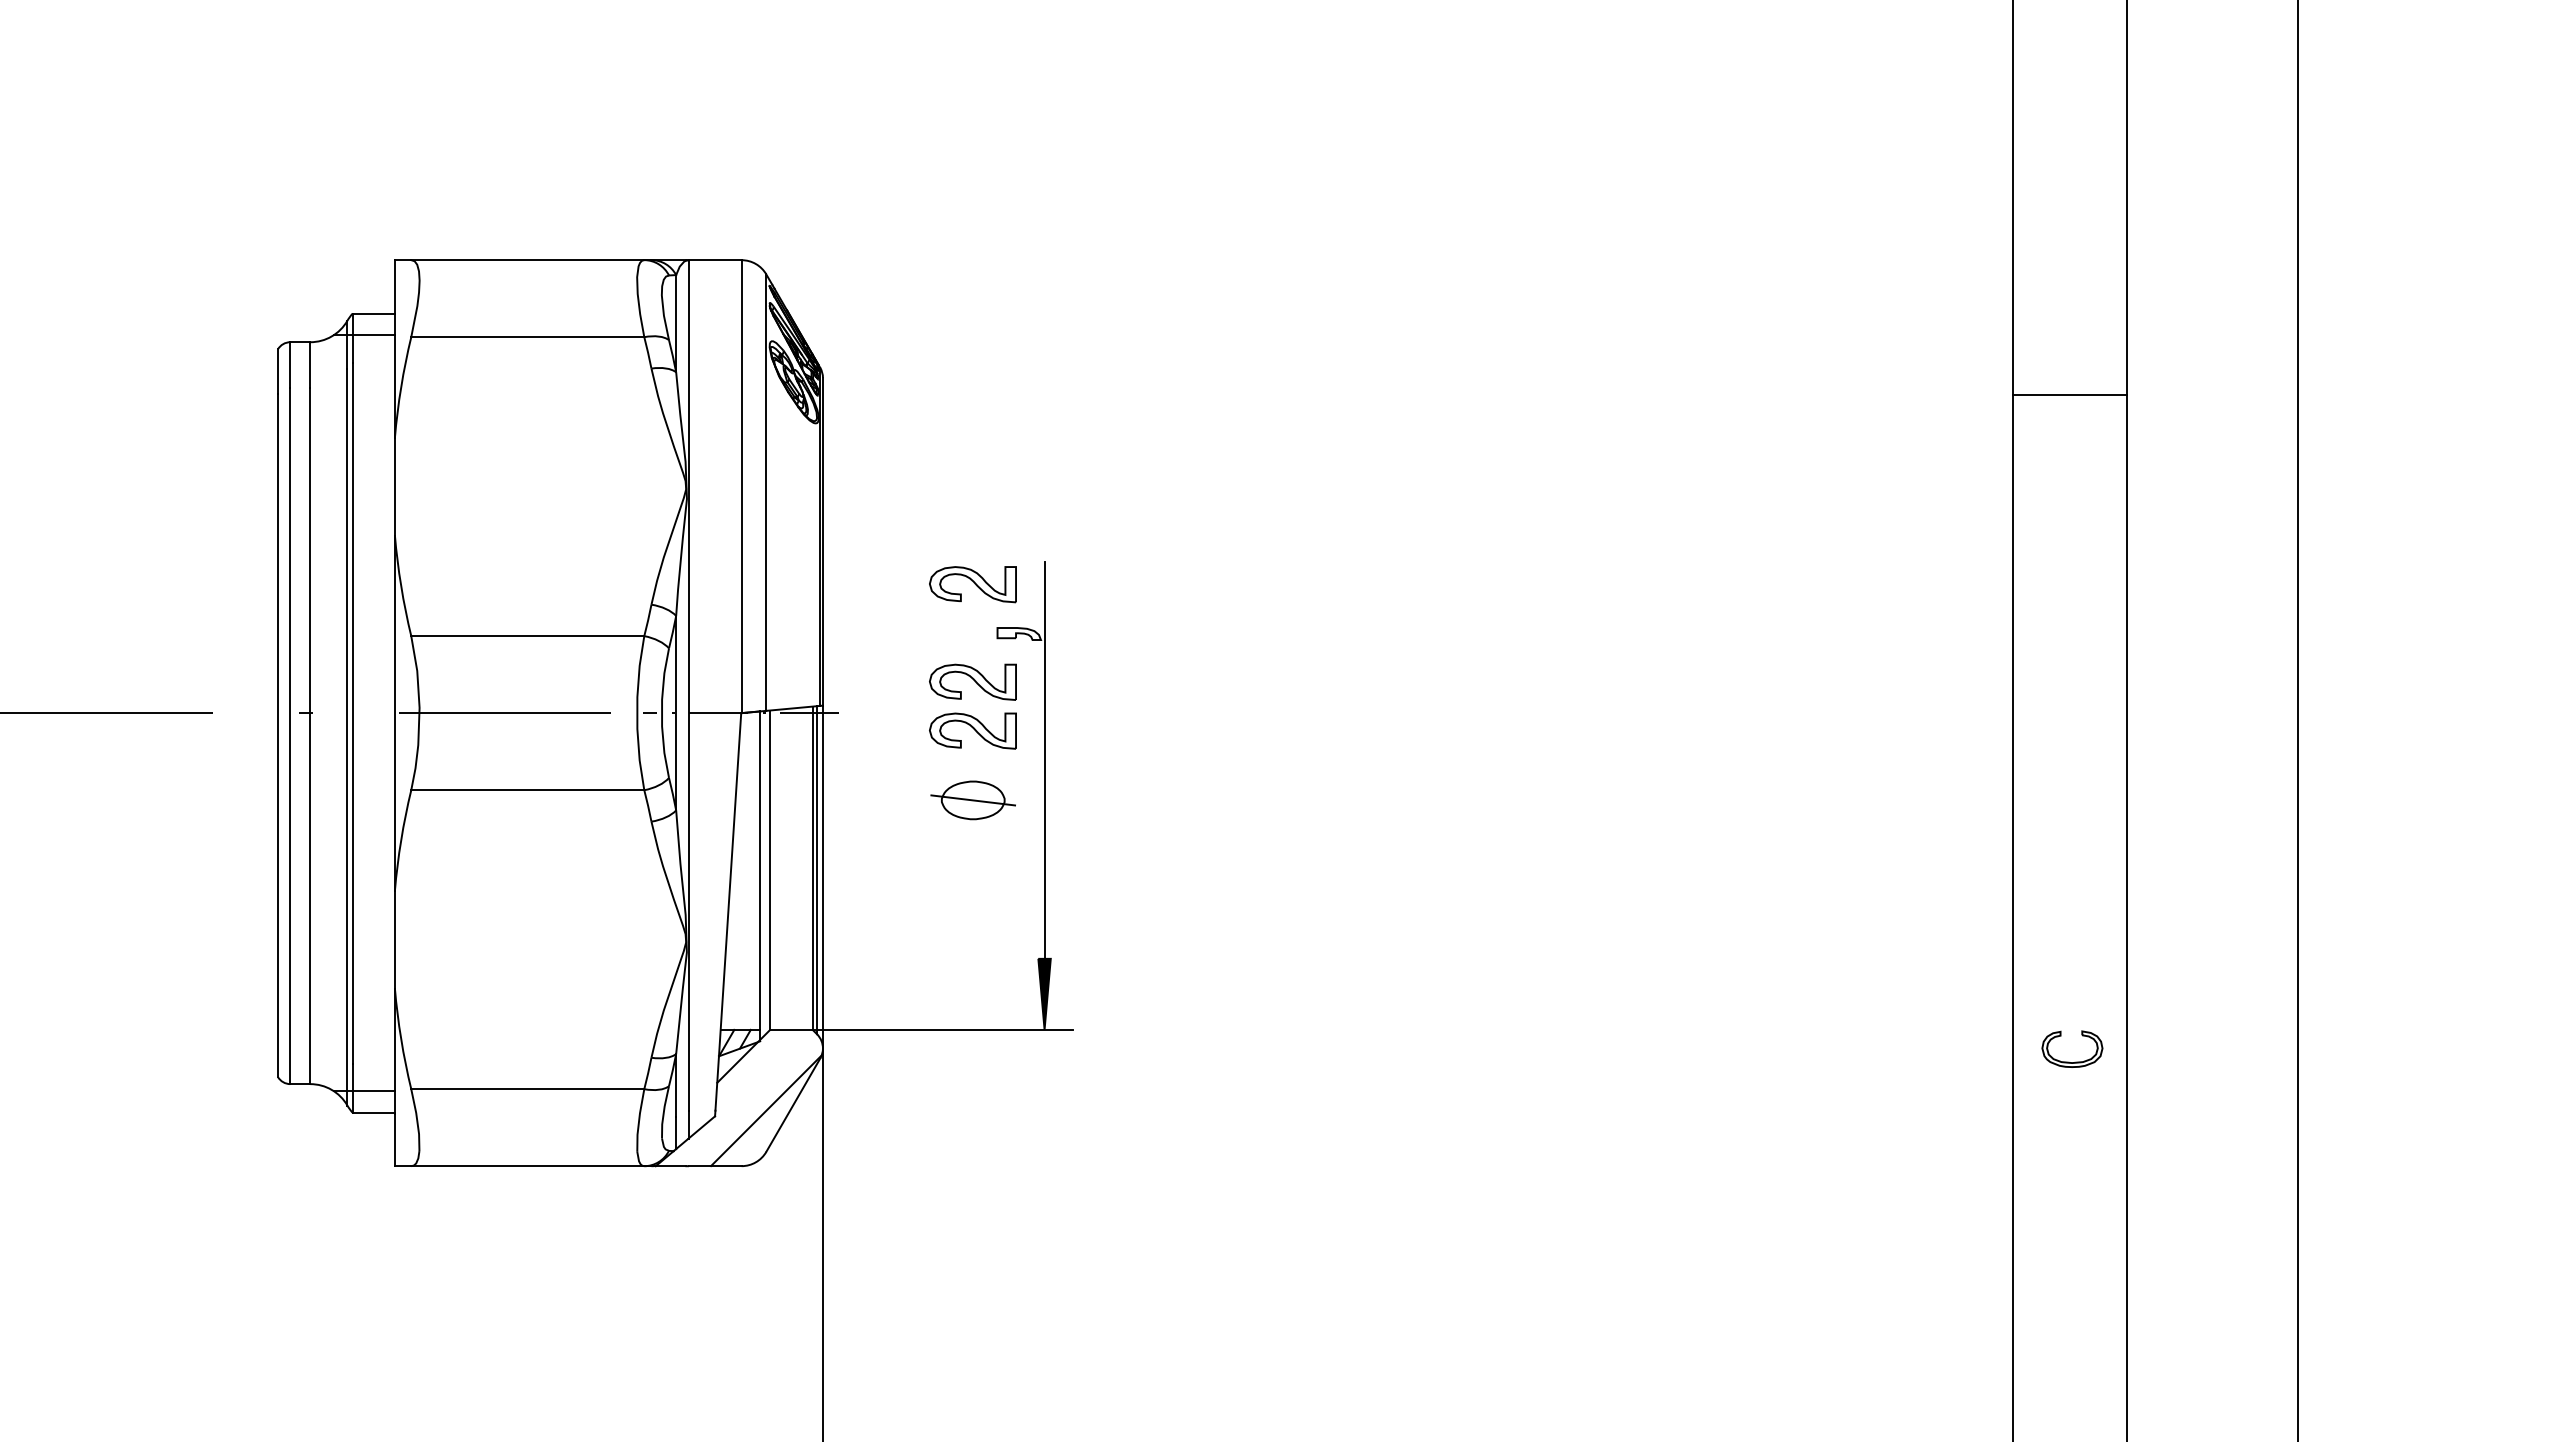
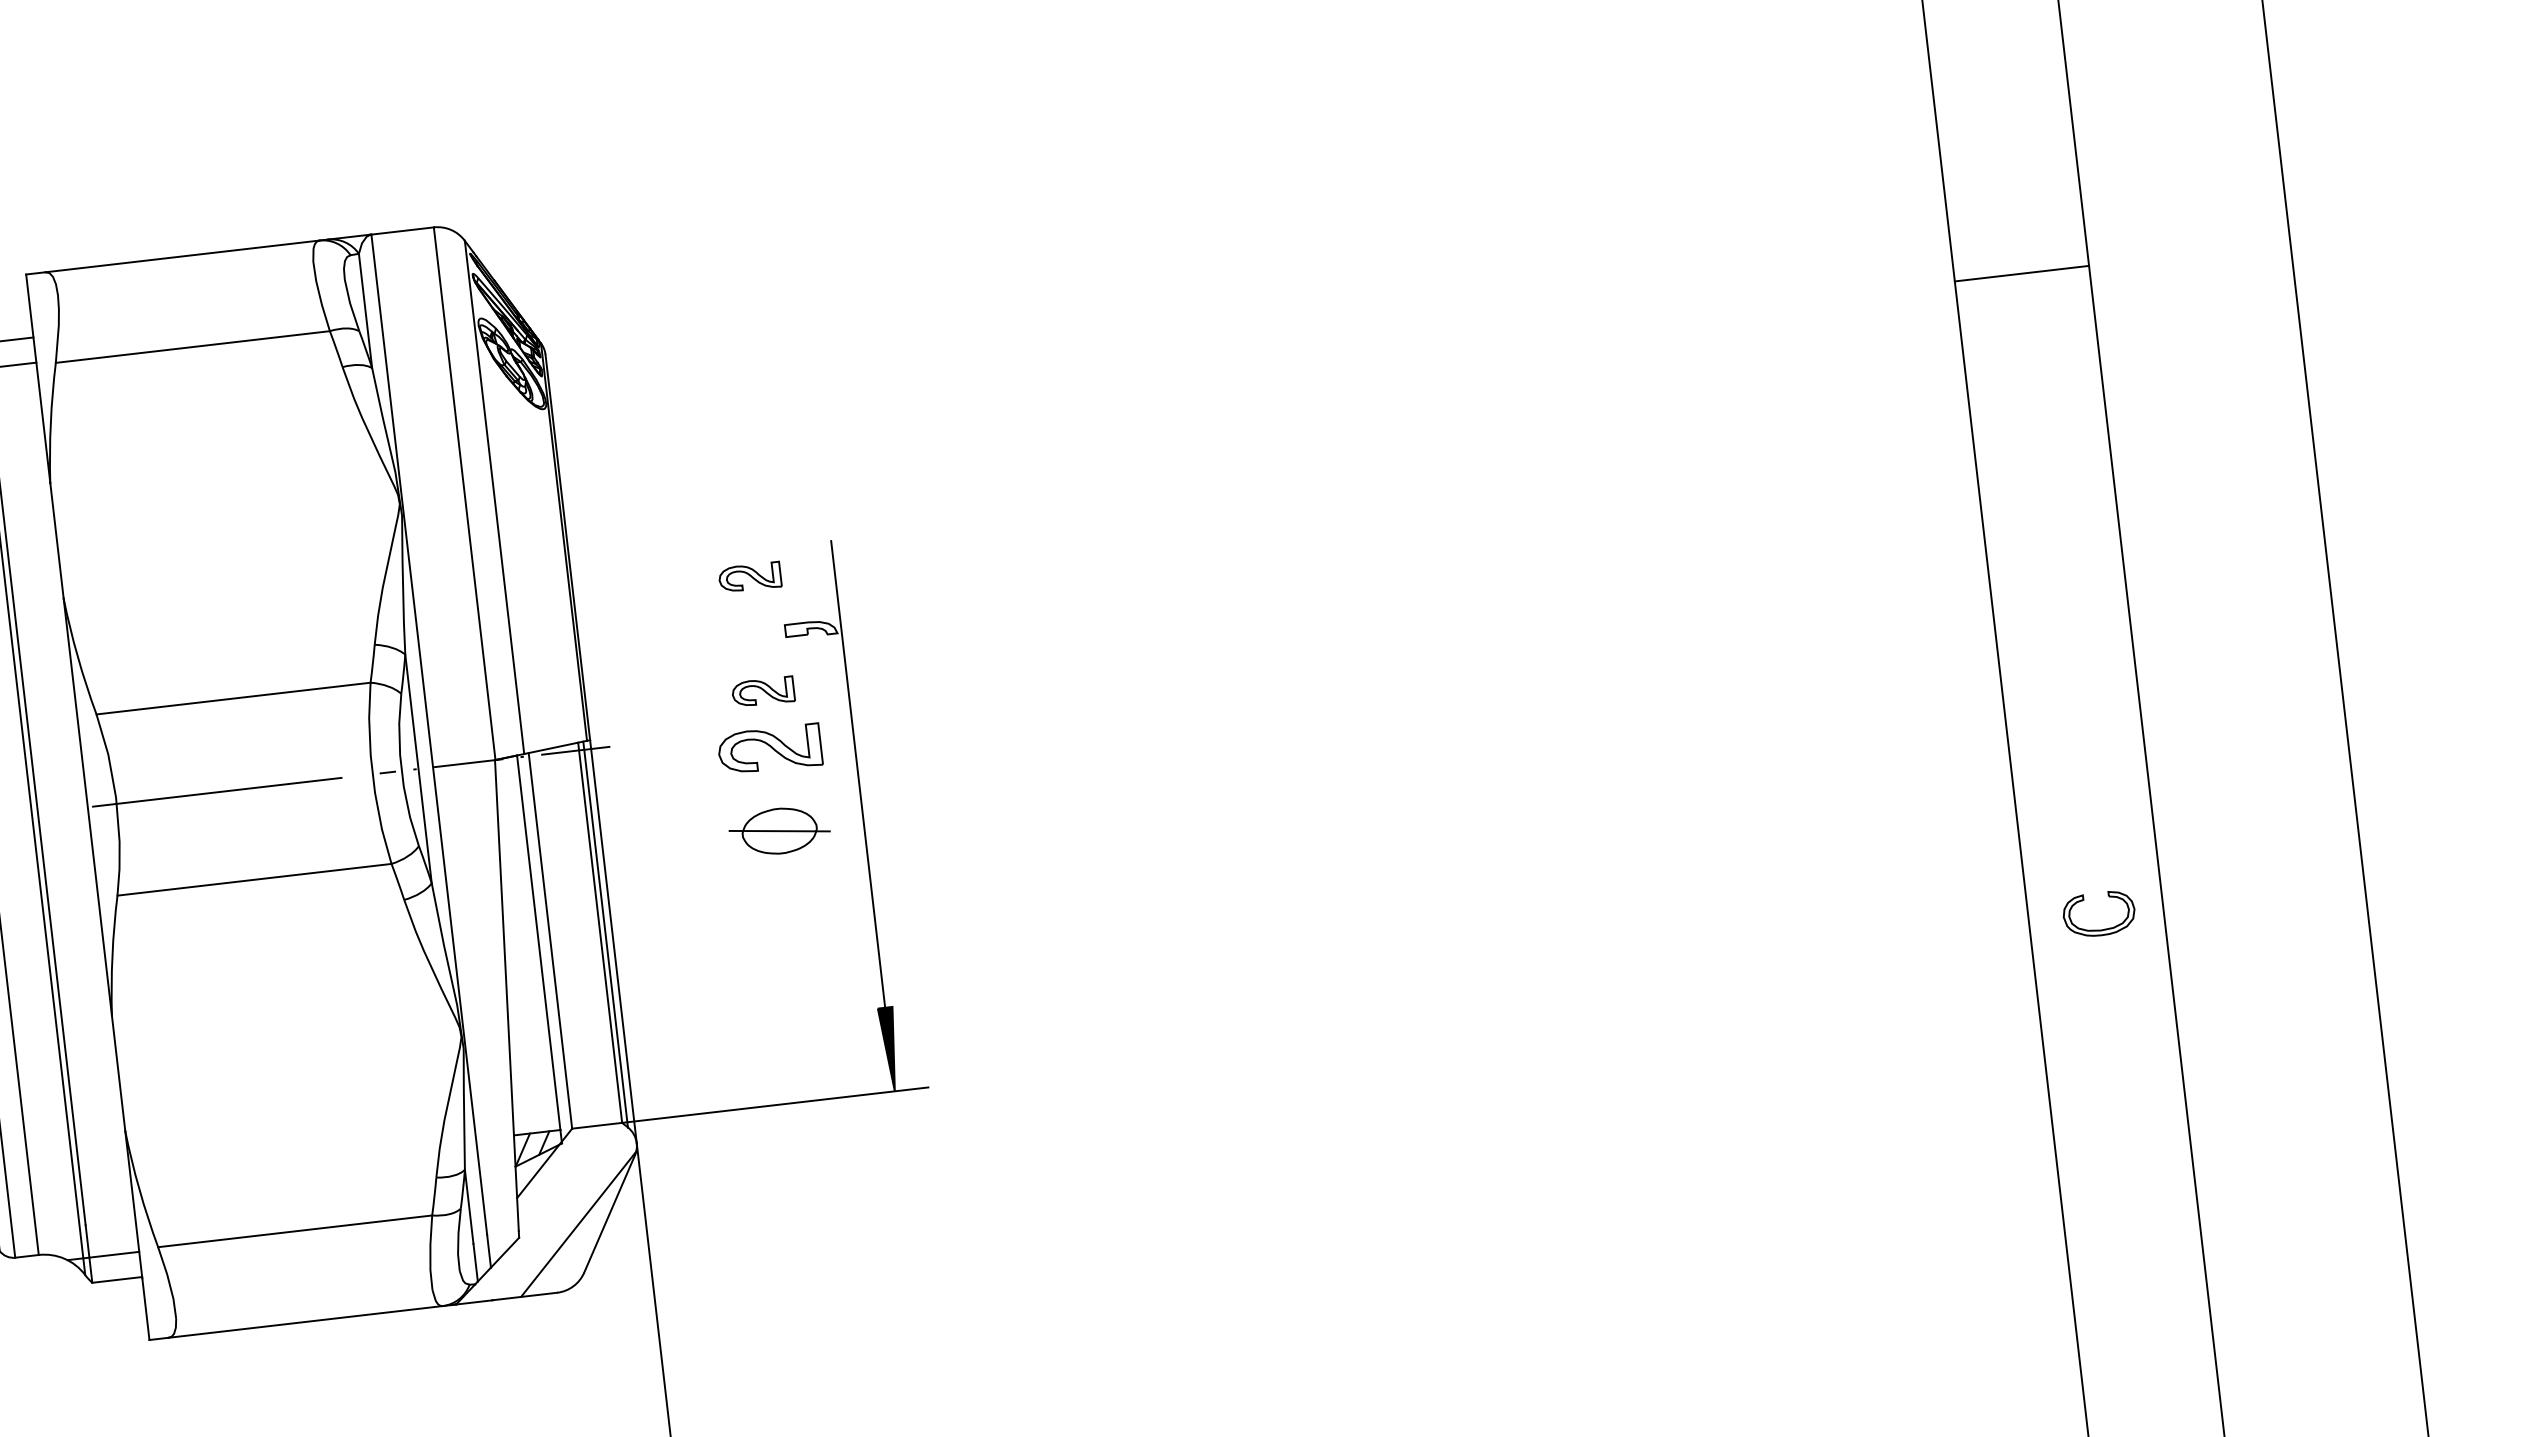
line: (2069, 395) -> (2021, 274), moved
part: (972, 584) -> (749, 577), size x0.6
part: (972, 681) -> (762, 691), size x0.6
part: (2069, 1061) -> (2097, 929), moved

